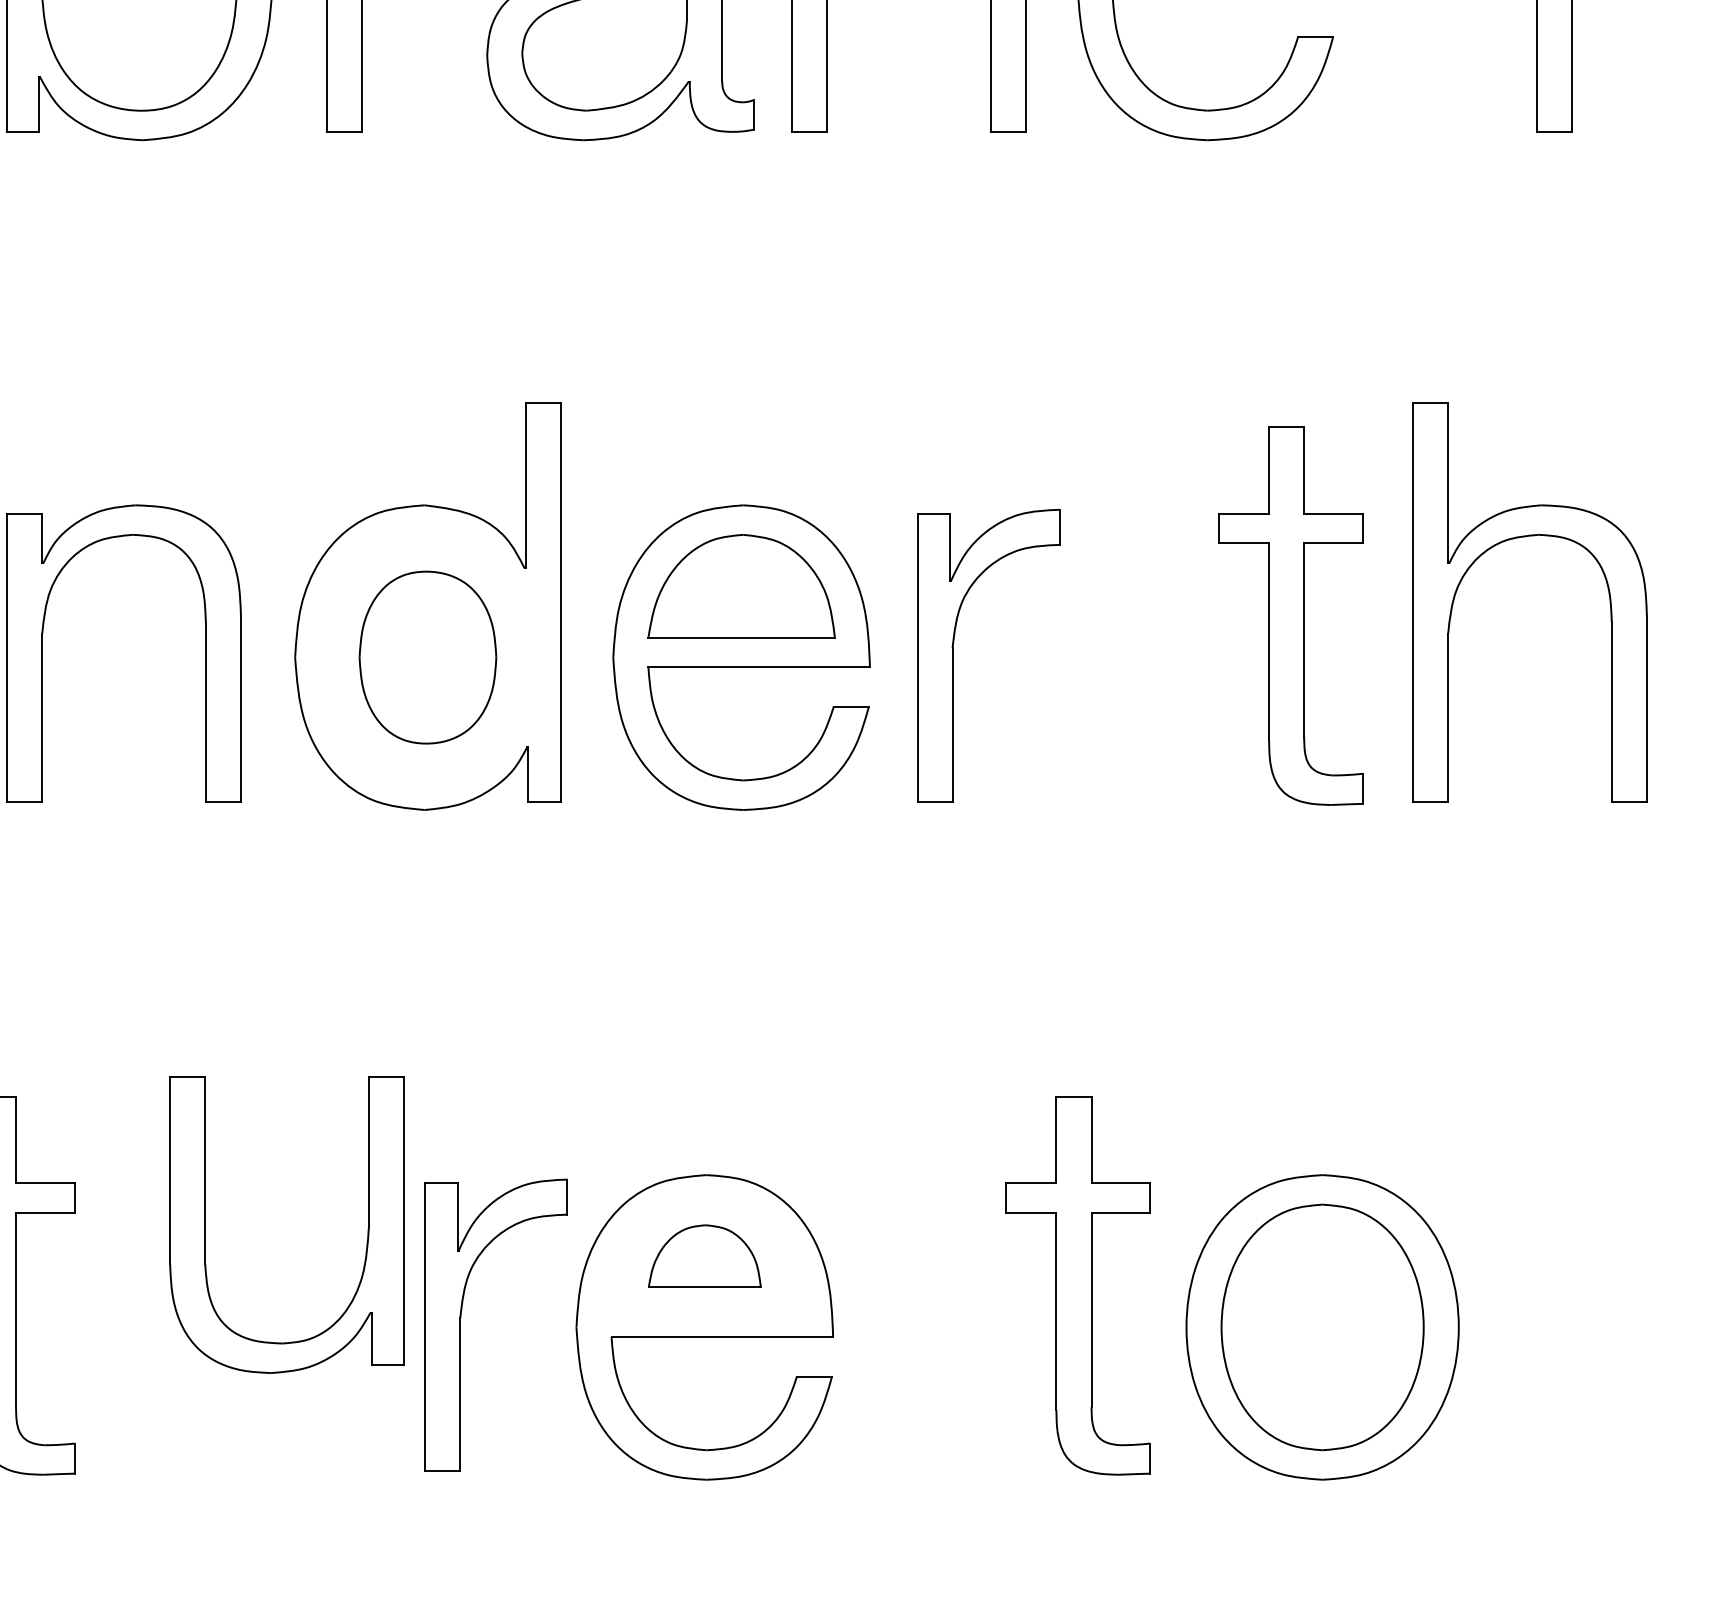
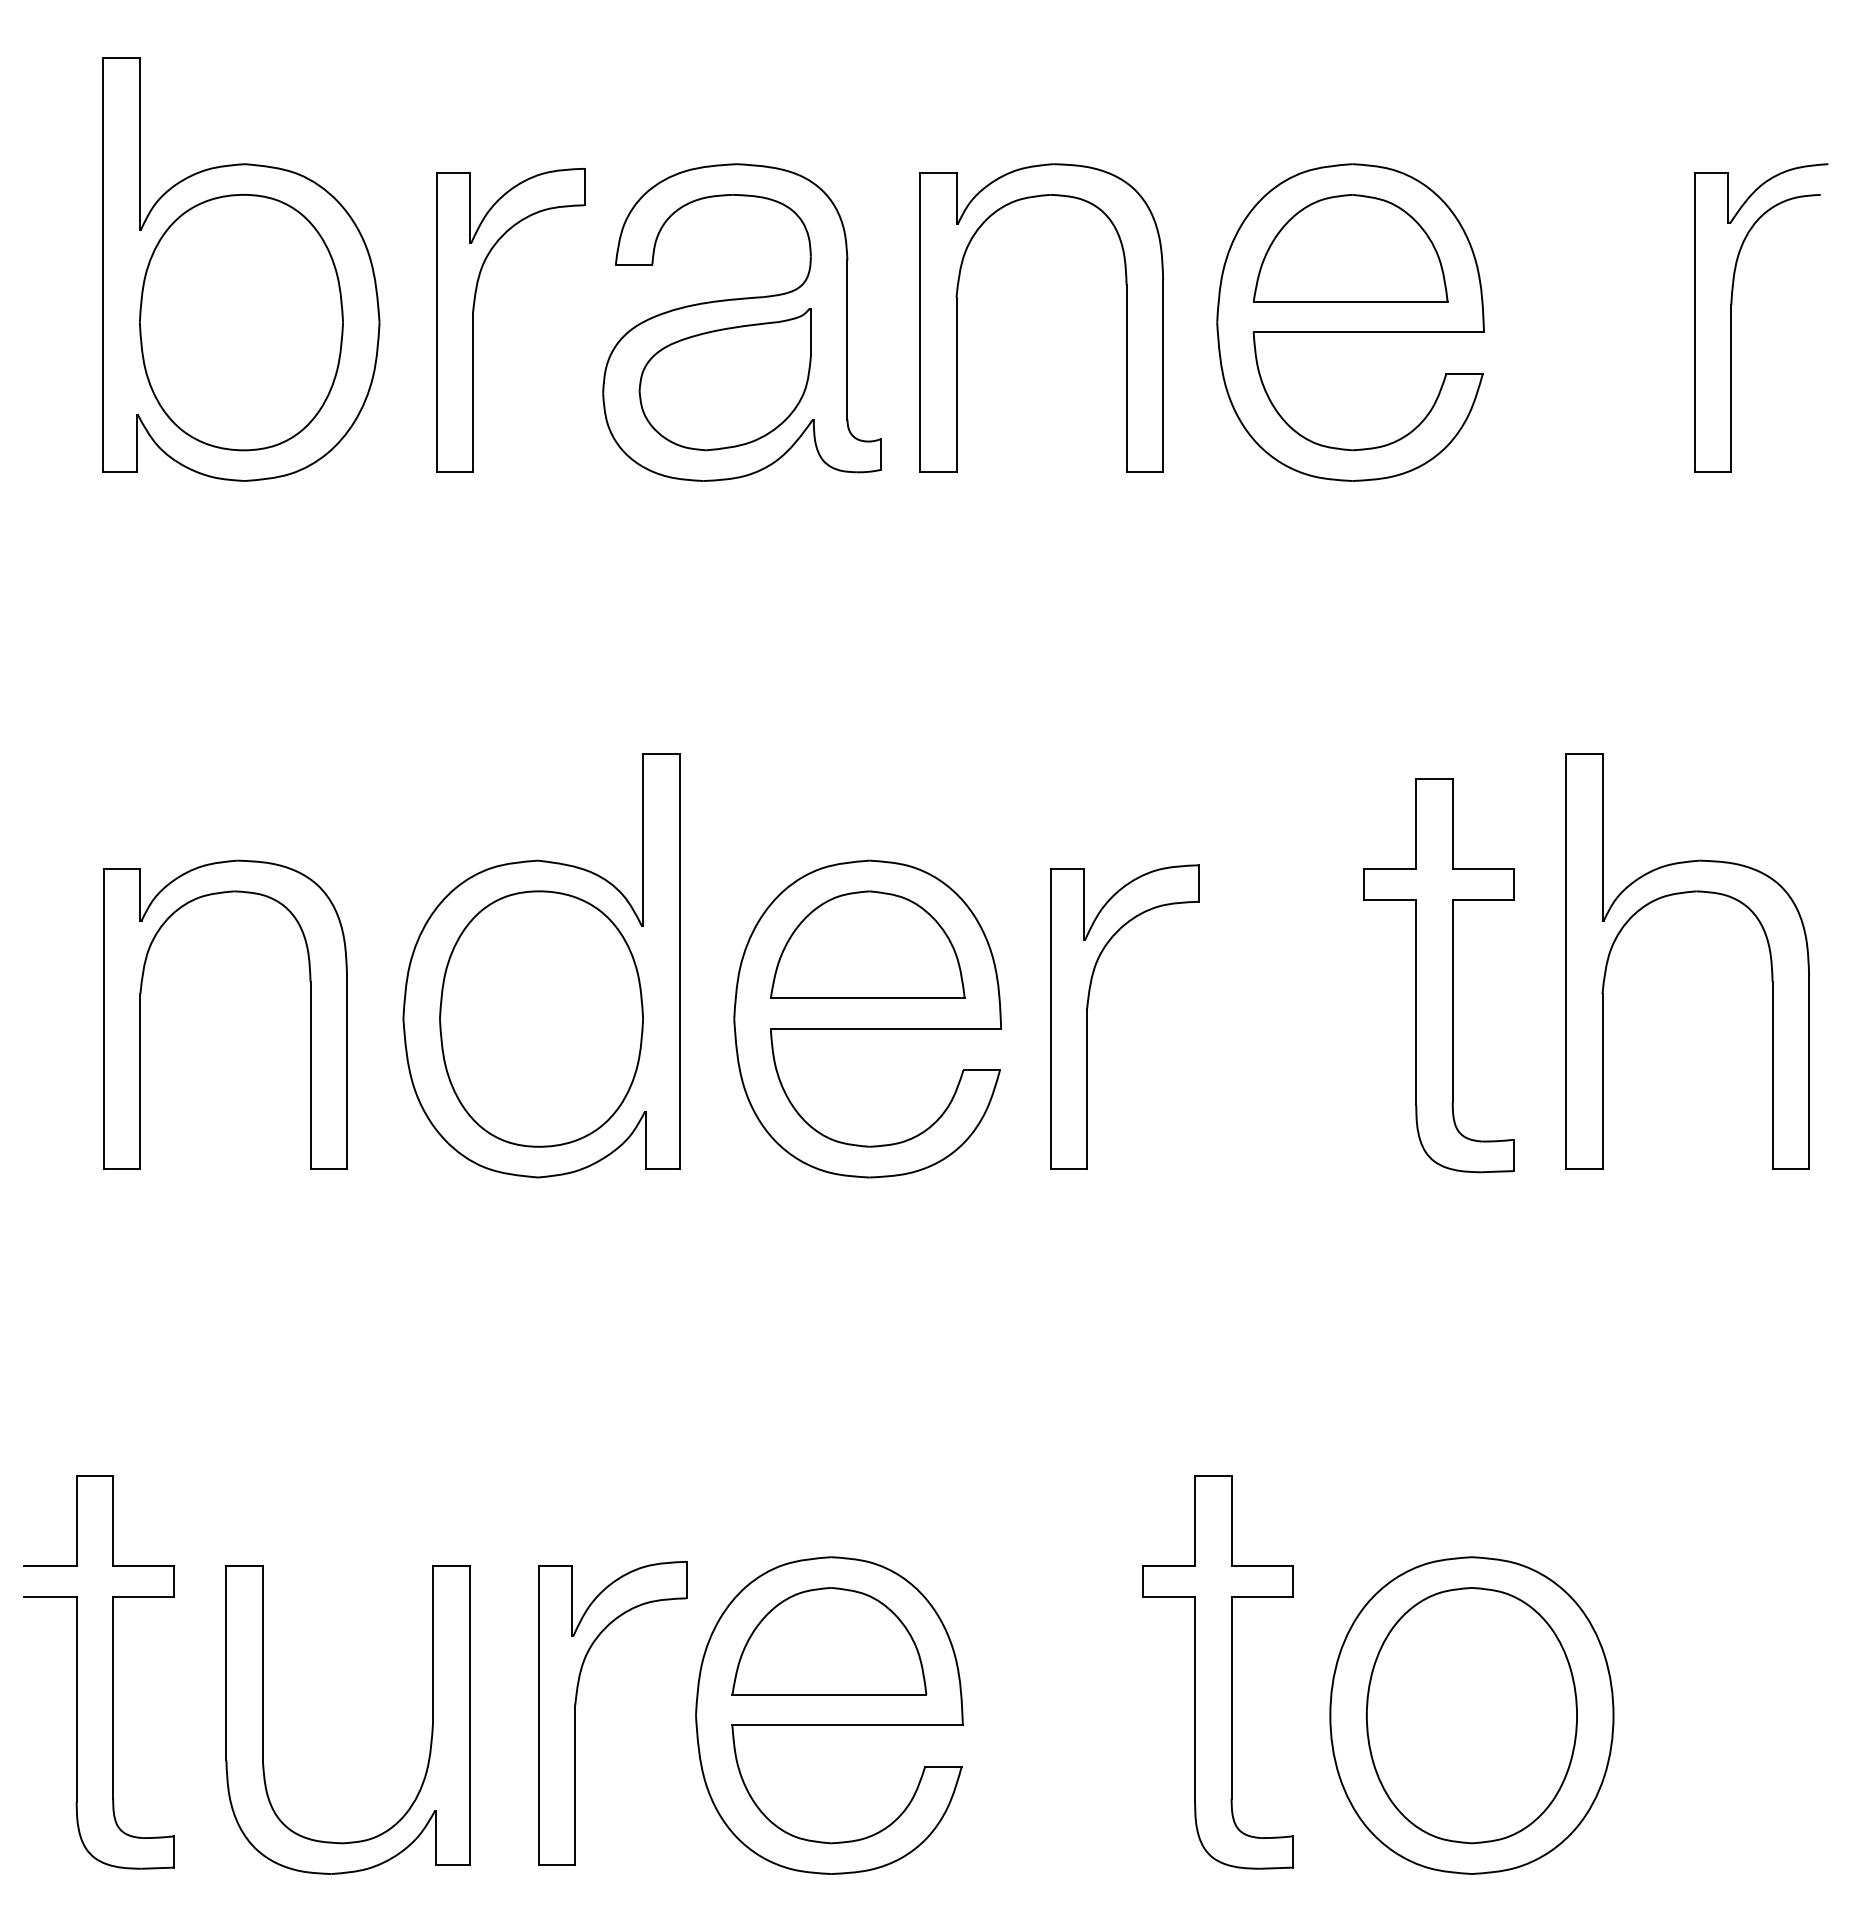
part: (427, 657) -> (541, 1018), size x1.43
part: (205, 1224) -> (263, 1719), moved
part: (704, 1256) -> (829, 1641), size x1.67

